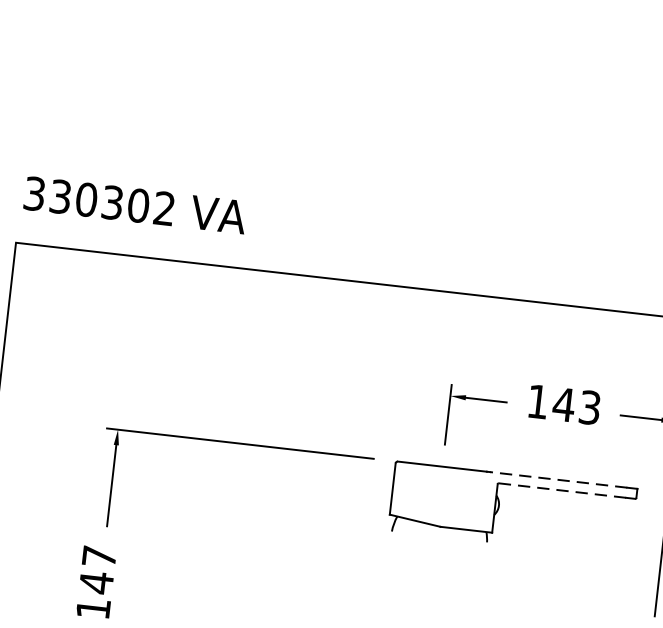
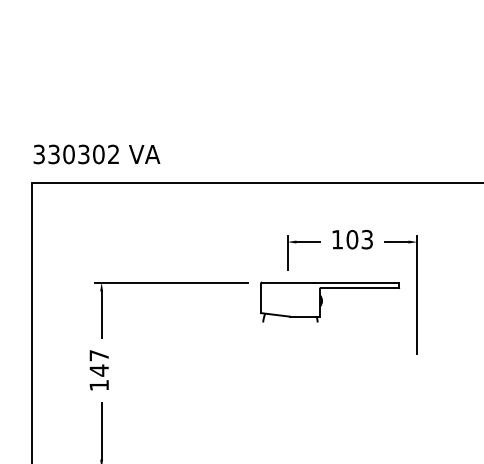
text: (564, 404) -> (352, 239), 143 -> 103
line: (557, 479) -> (353, 282), dashed -> solid
line: (563, 490) -> (357, 288), dashed -> solid

